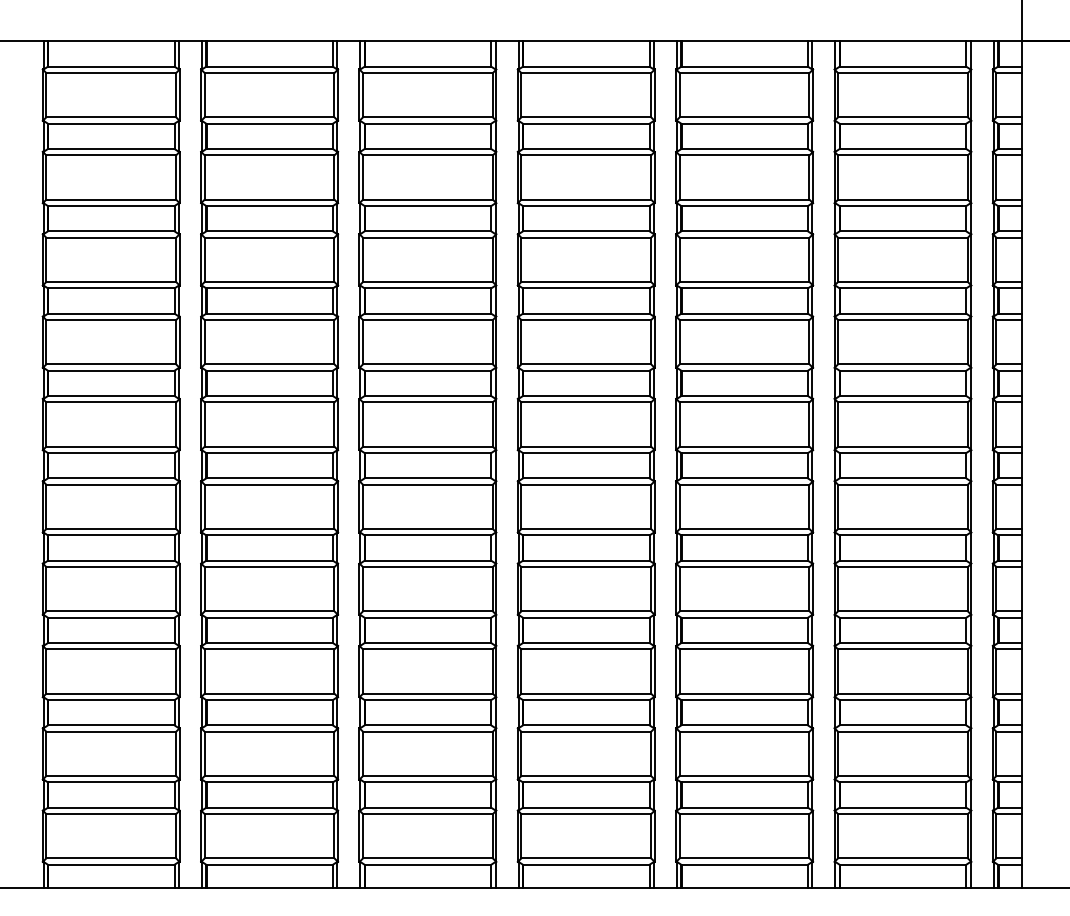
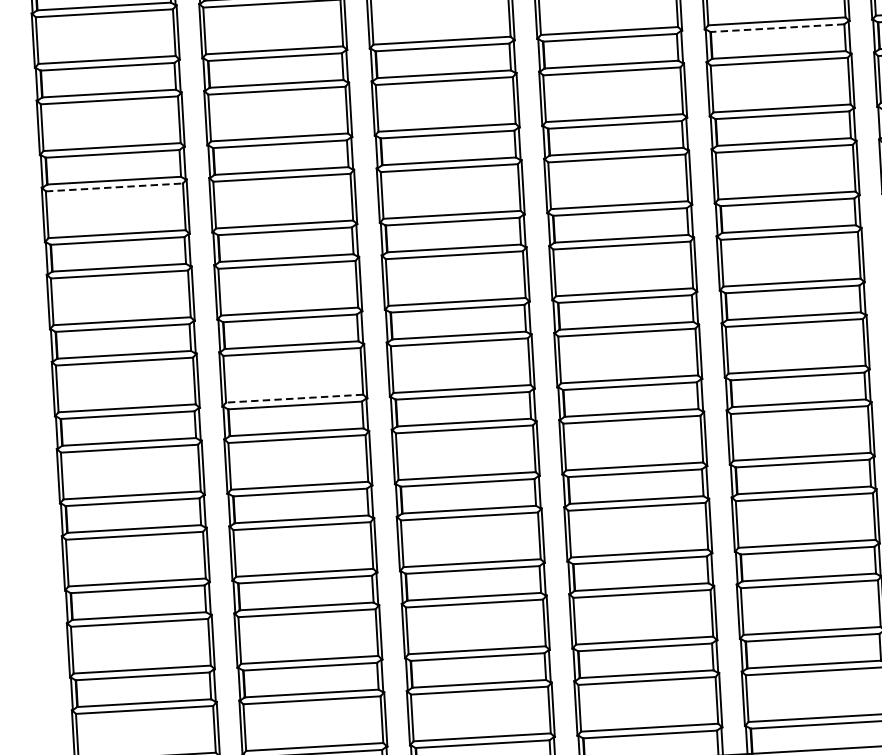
line: (744, 206) -> (777, 28), solid -> dashed
line: (111, 320) -> (114, 187), solid -> dashed
line: (269, 528) -> (294, 398), solid -> dashed

